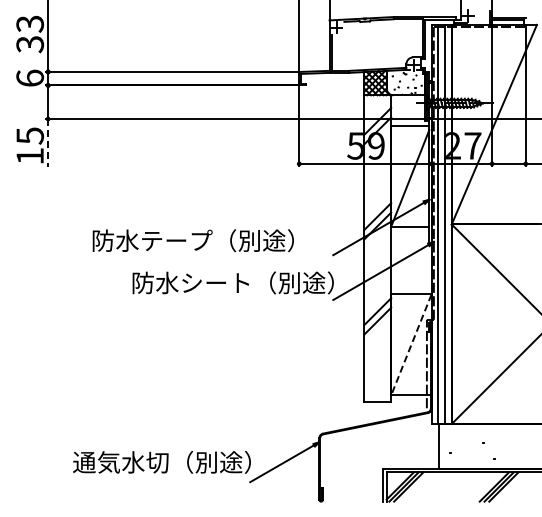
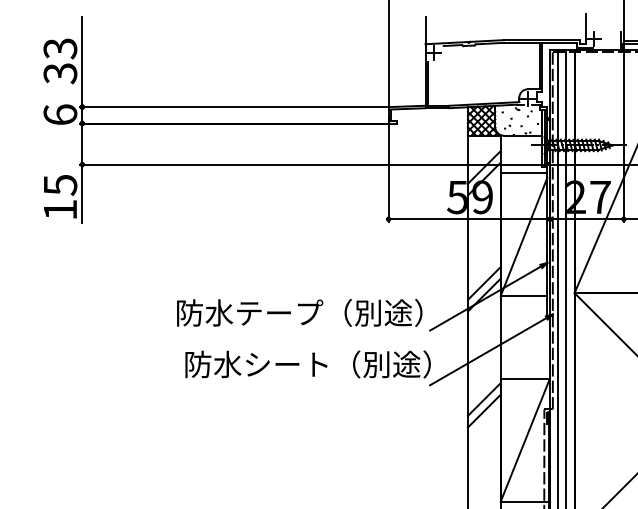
line: (48, 142) -> (82, 193), dashed -> solid
text: (192, 240) -> (298, 312), moved
line: (411, 345) -> (525, 440), dashed -> solid

